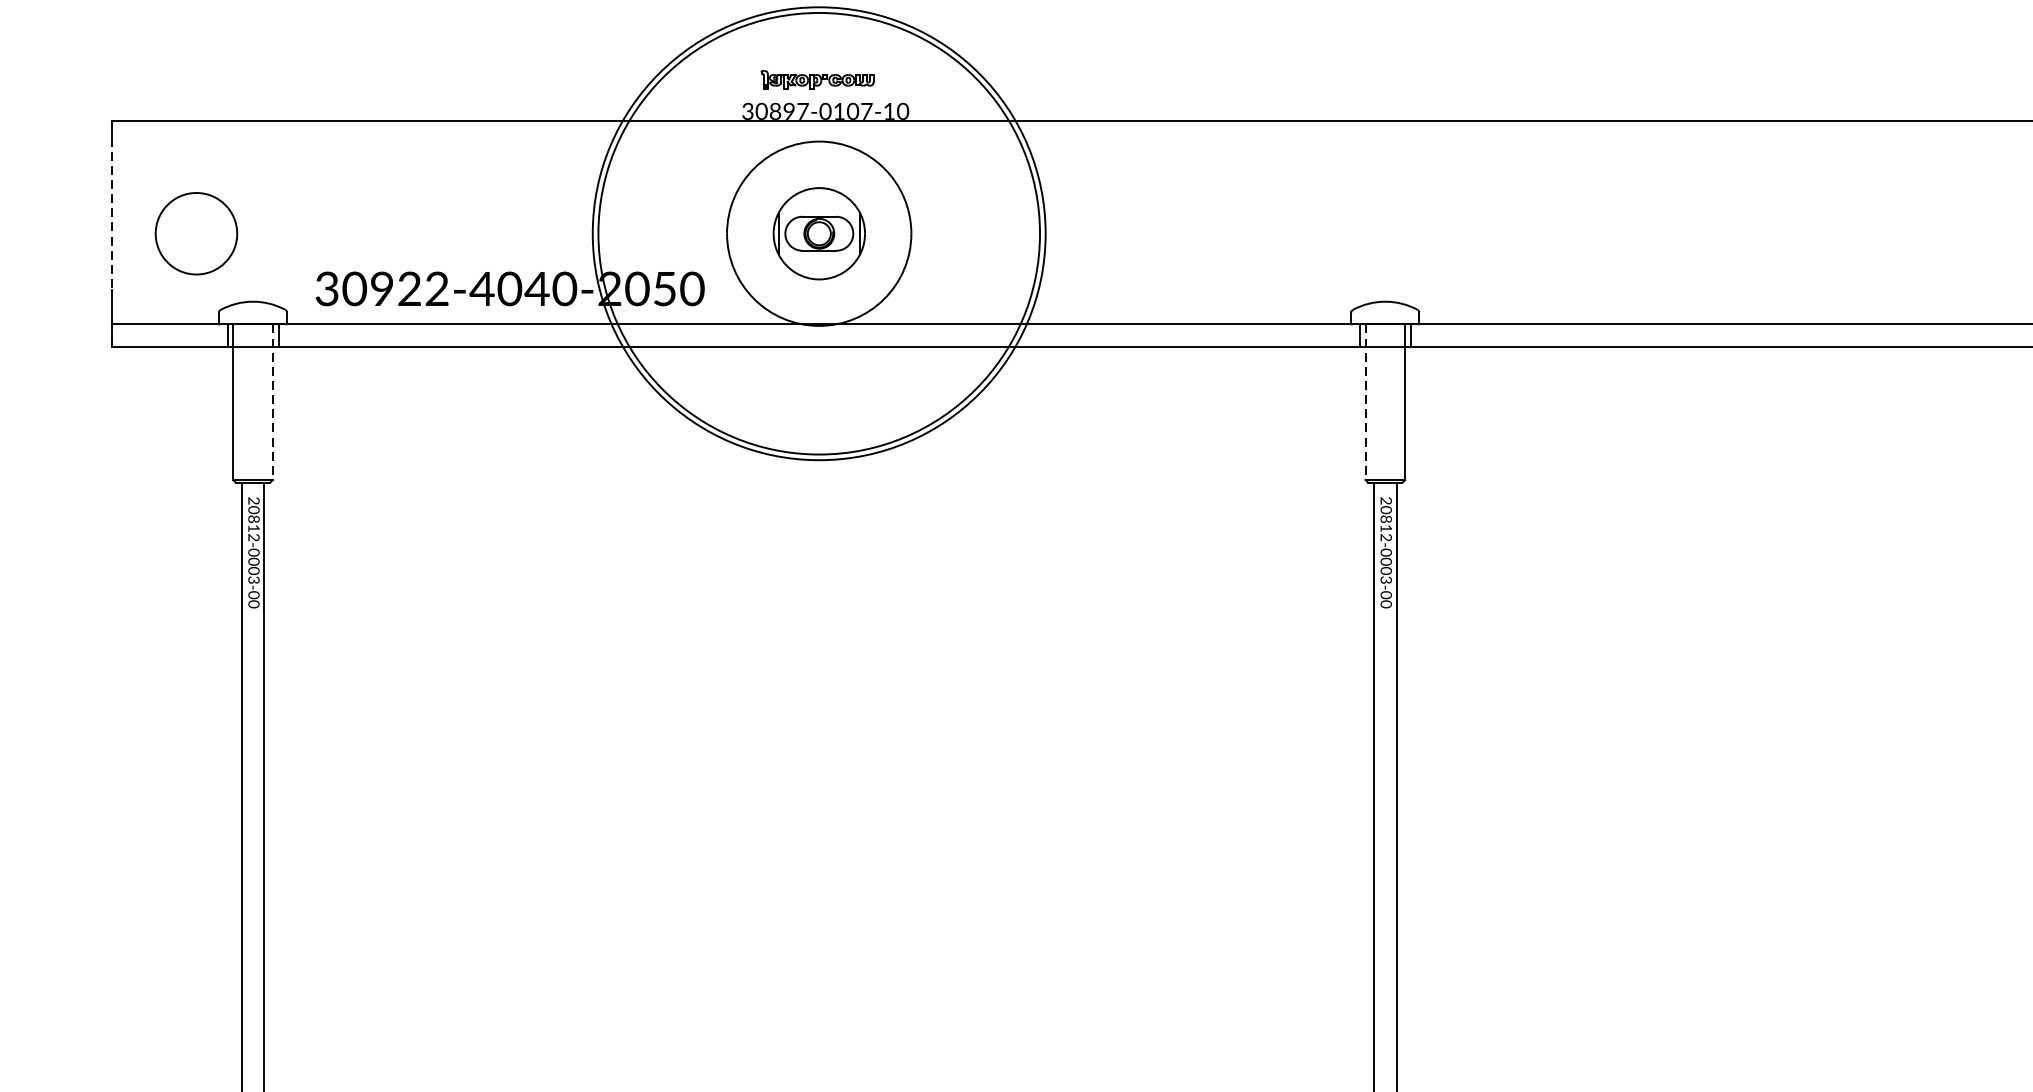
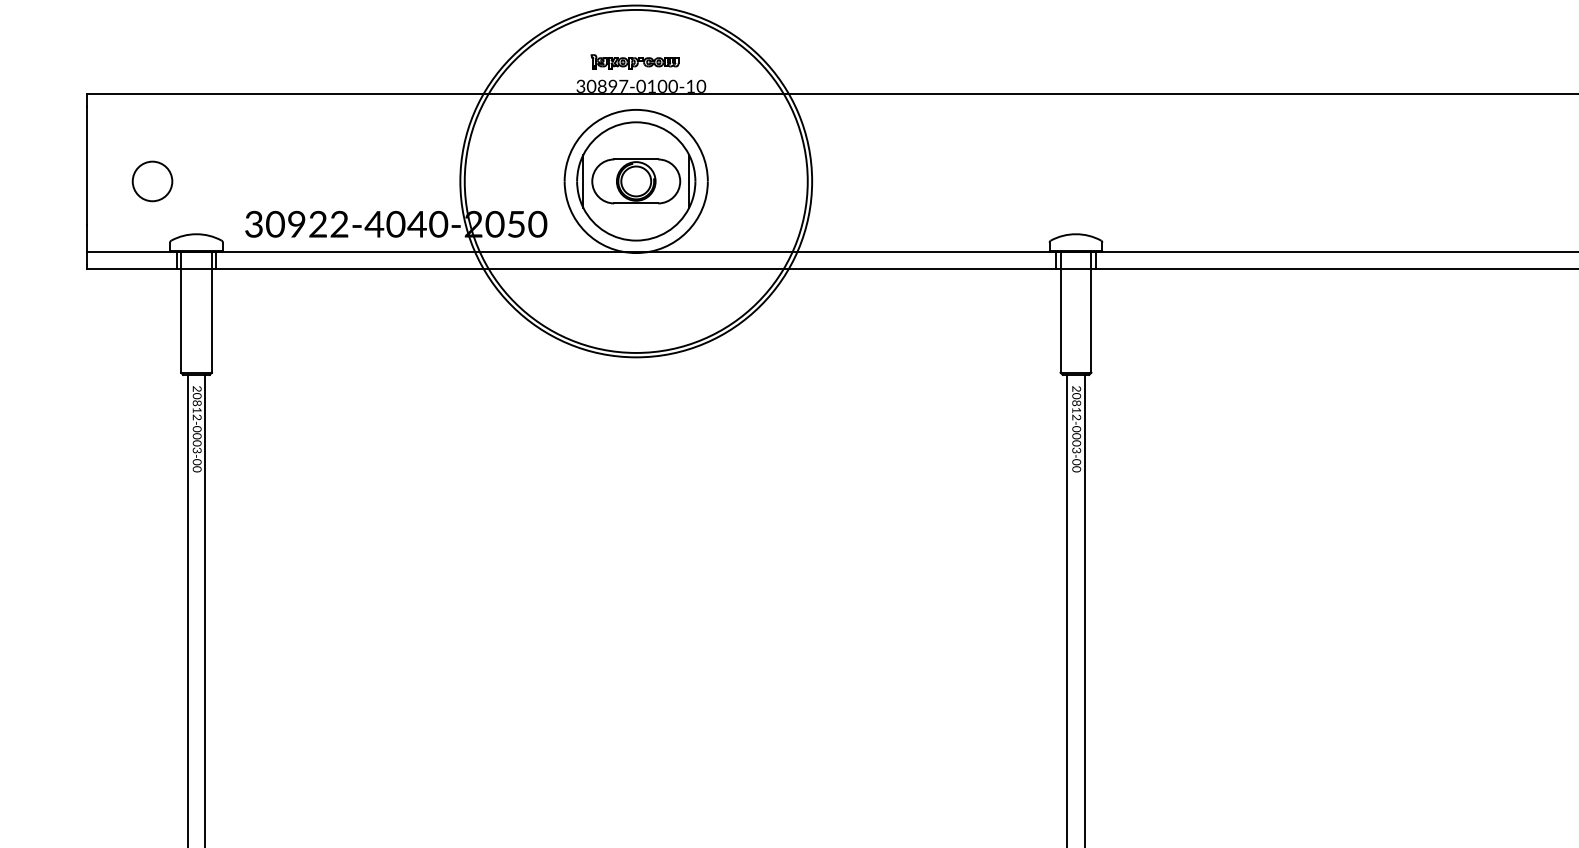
text: (865, 110) -> (672, 85), 30897-0107-10 -> 30897-0100-10
line: (111, 214) -> (86, 166), dashed -> solid
circle: (196, 233) -> (152, 181), size x0.62
part: (819, 233) -> (636, 181), size x1.67
line: (272, 402) -> (211, 312), dashed -> solid
line: (1365, 402) -> (1060, 312), dashed -> solid

